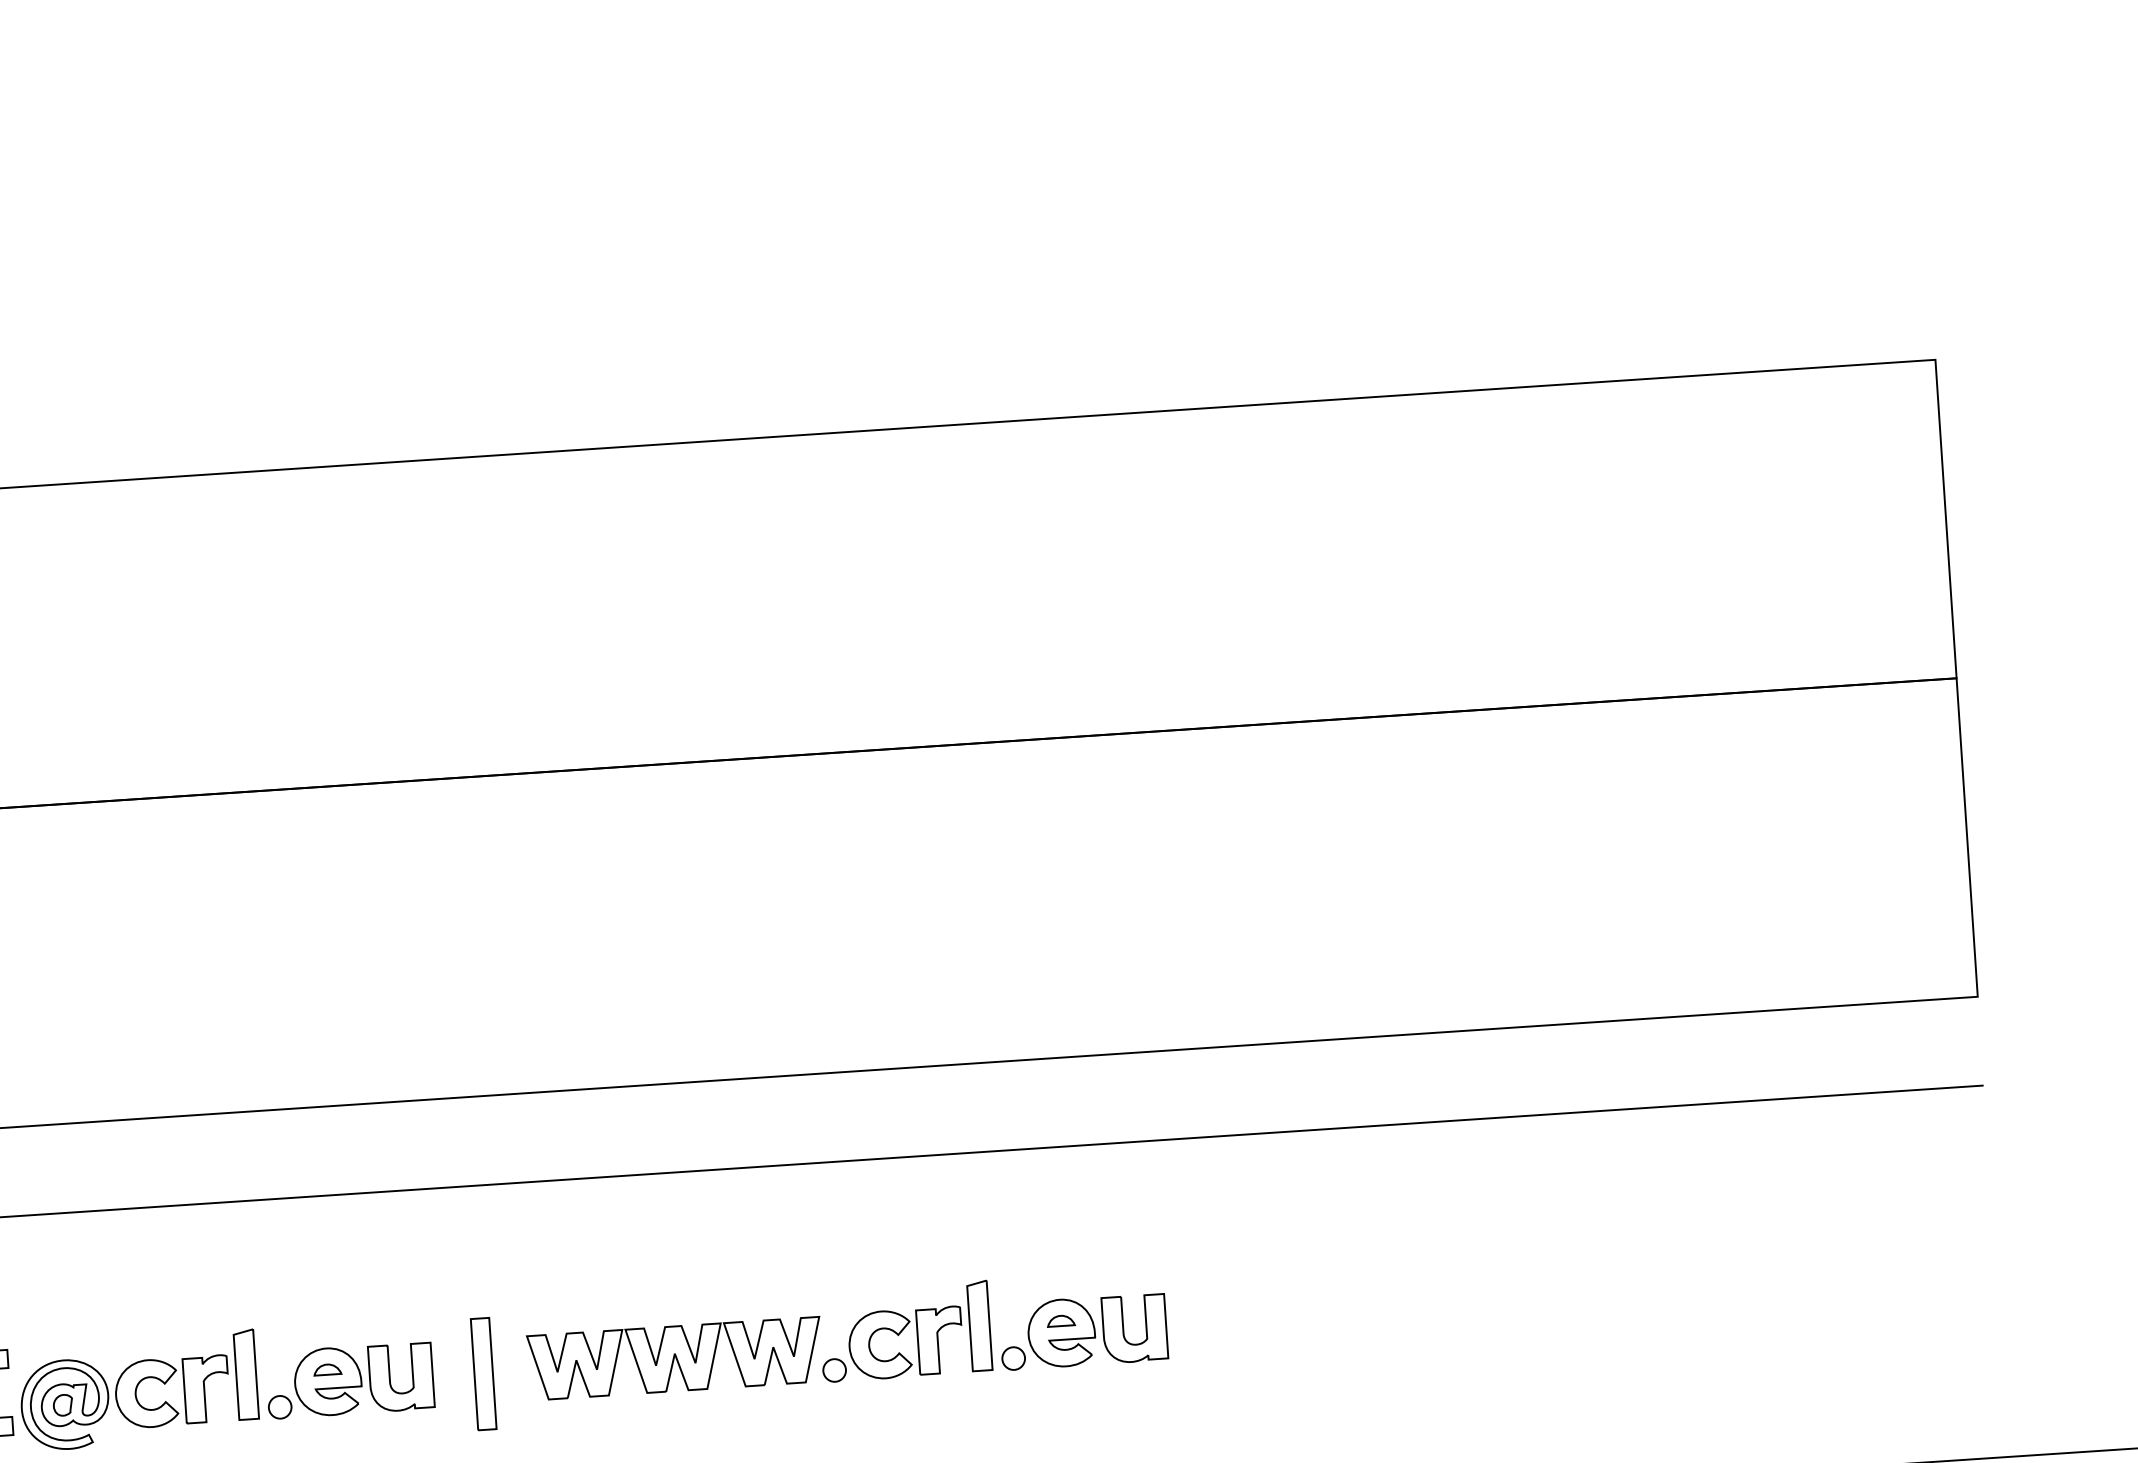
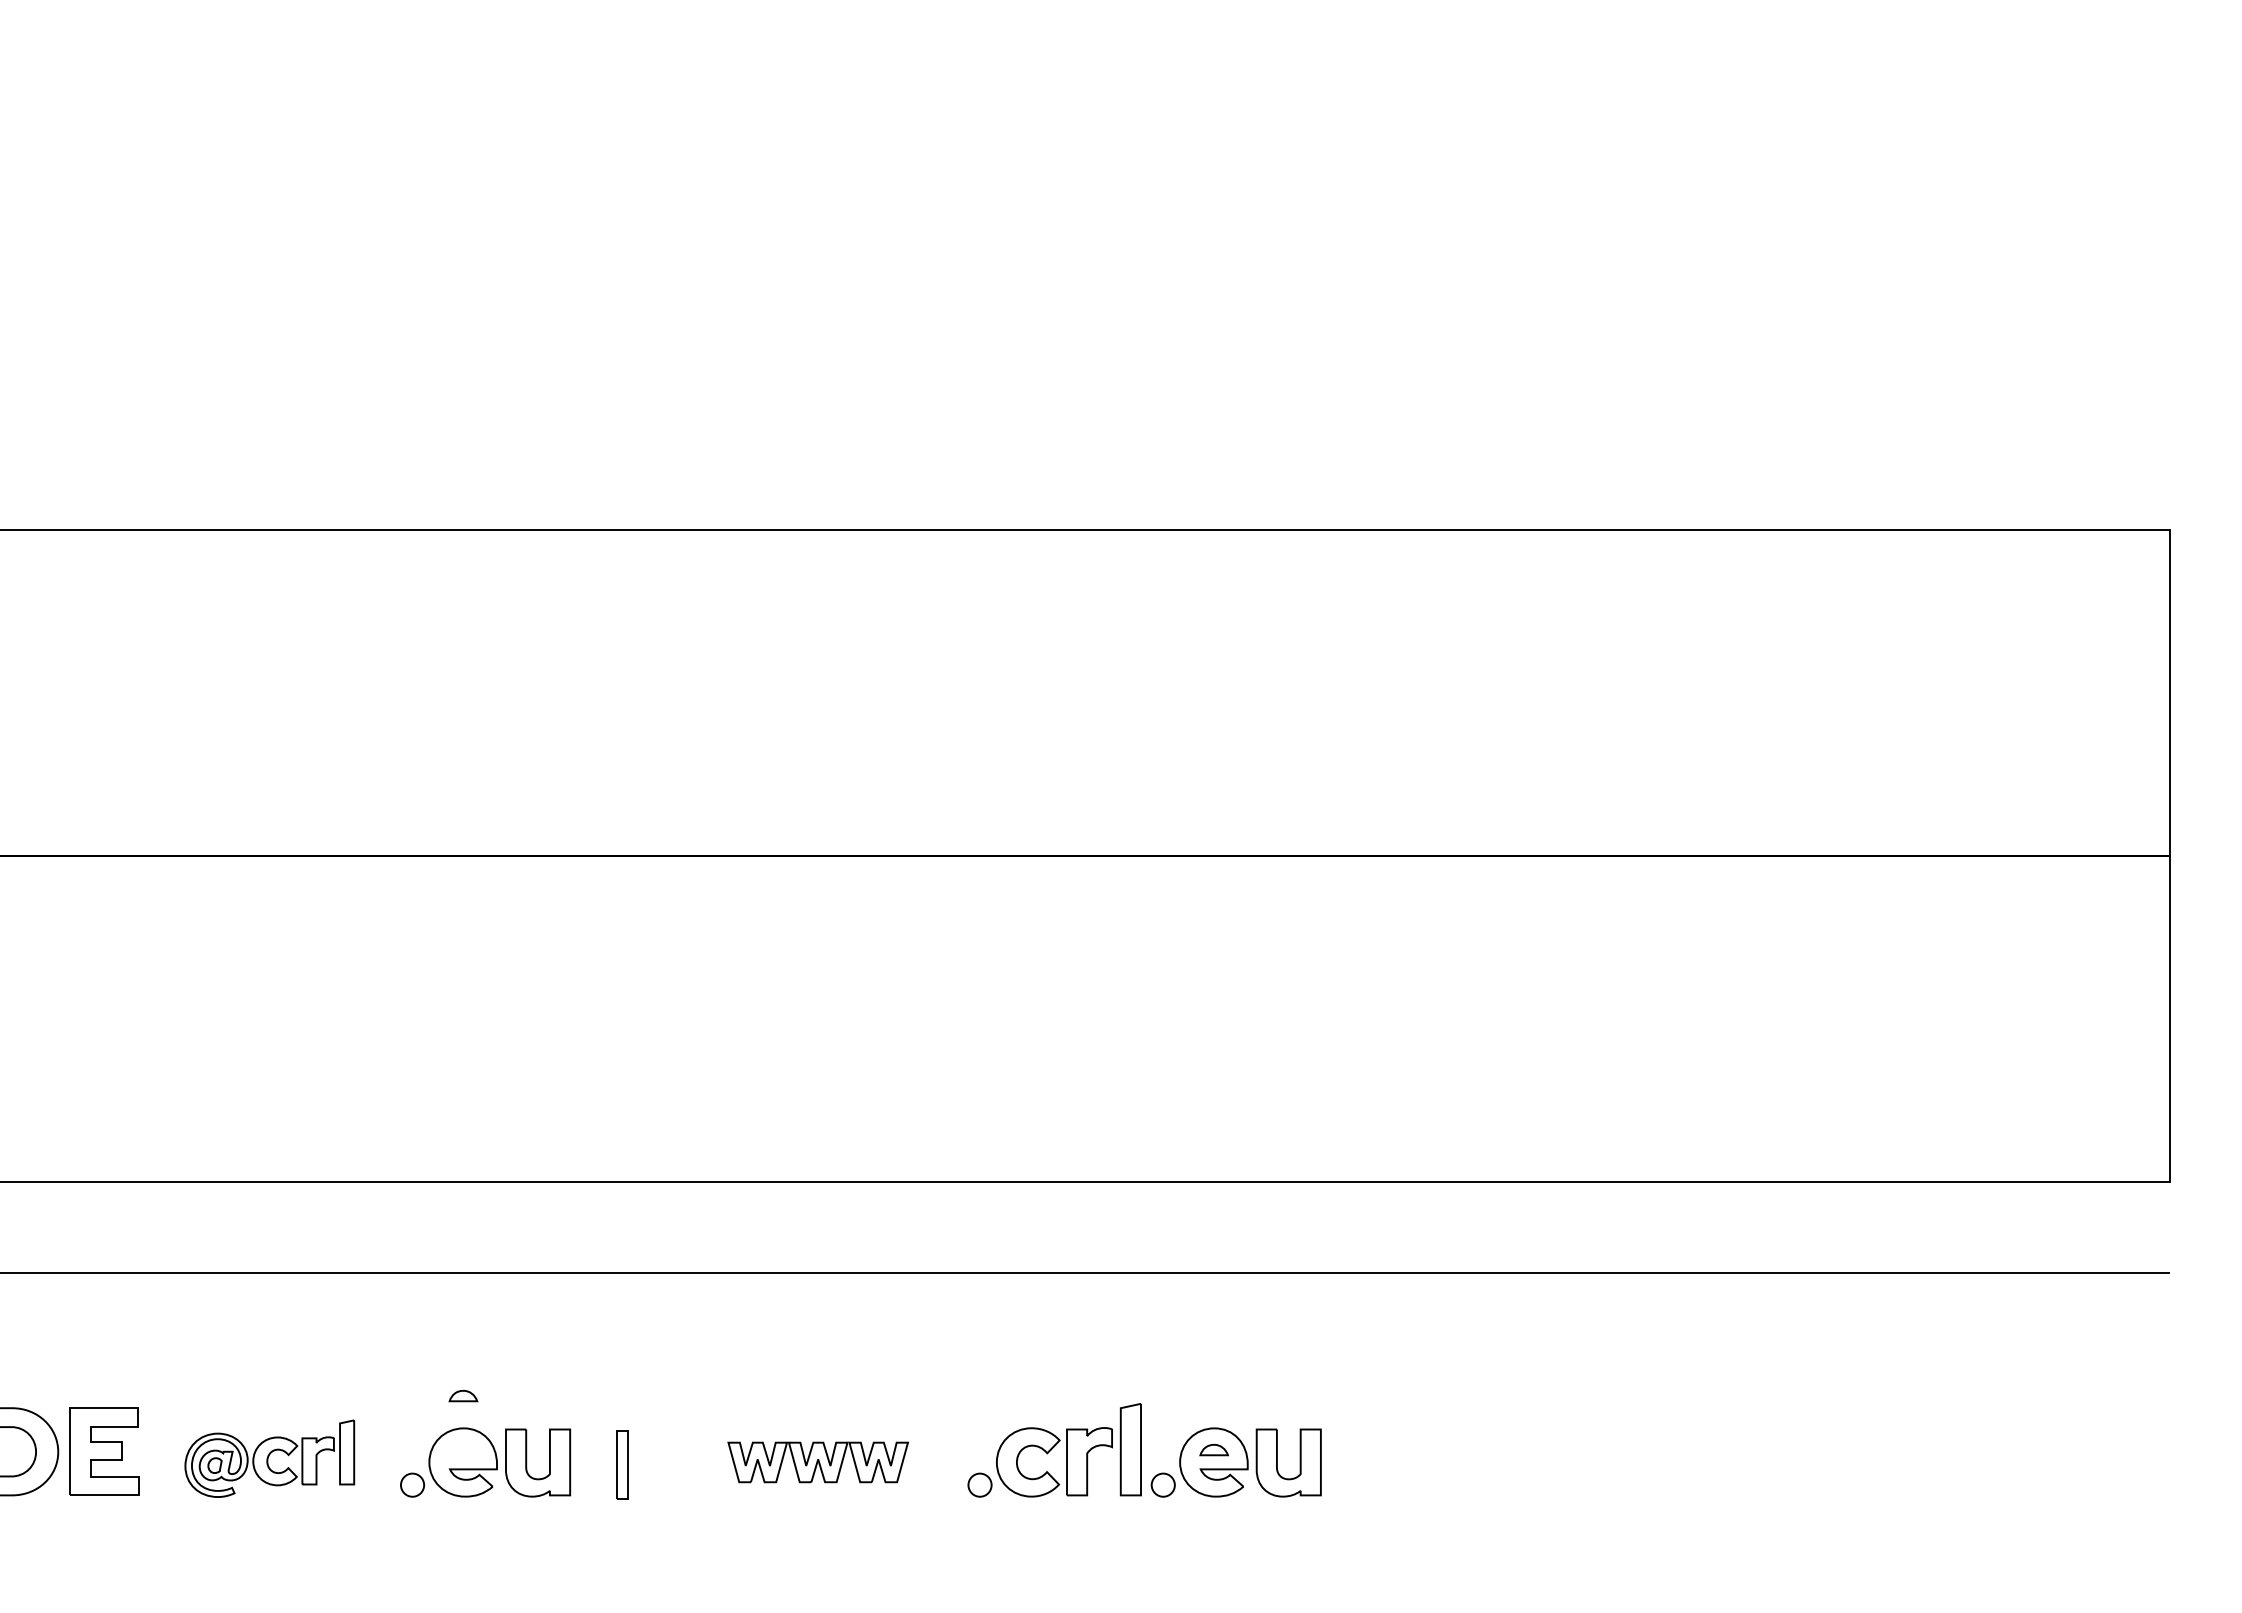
part: (674, 1358) -> (817, 1462), size x0.6
part: (327, 1369) -> (463, 1395), moved
part: (483, 1373) -> (622, 1464), size x0.6
part: (138, 1390) -> (269, 1458), size x0.7

